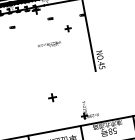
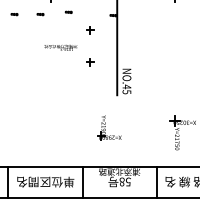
part: (30, 24) -> (40, 14), added
part: (72, 51) -> (90, 62), added
part: (52, 97) -> (51, 120), removed
part: (89, 108) -> (109, 127), moved

